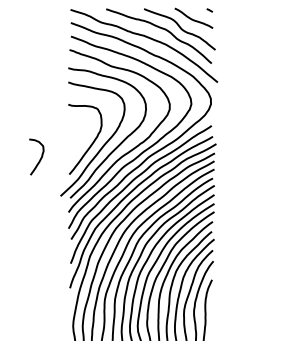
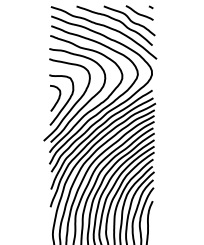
curve: (40, 157) -> (58, 98), moved

